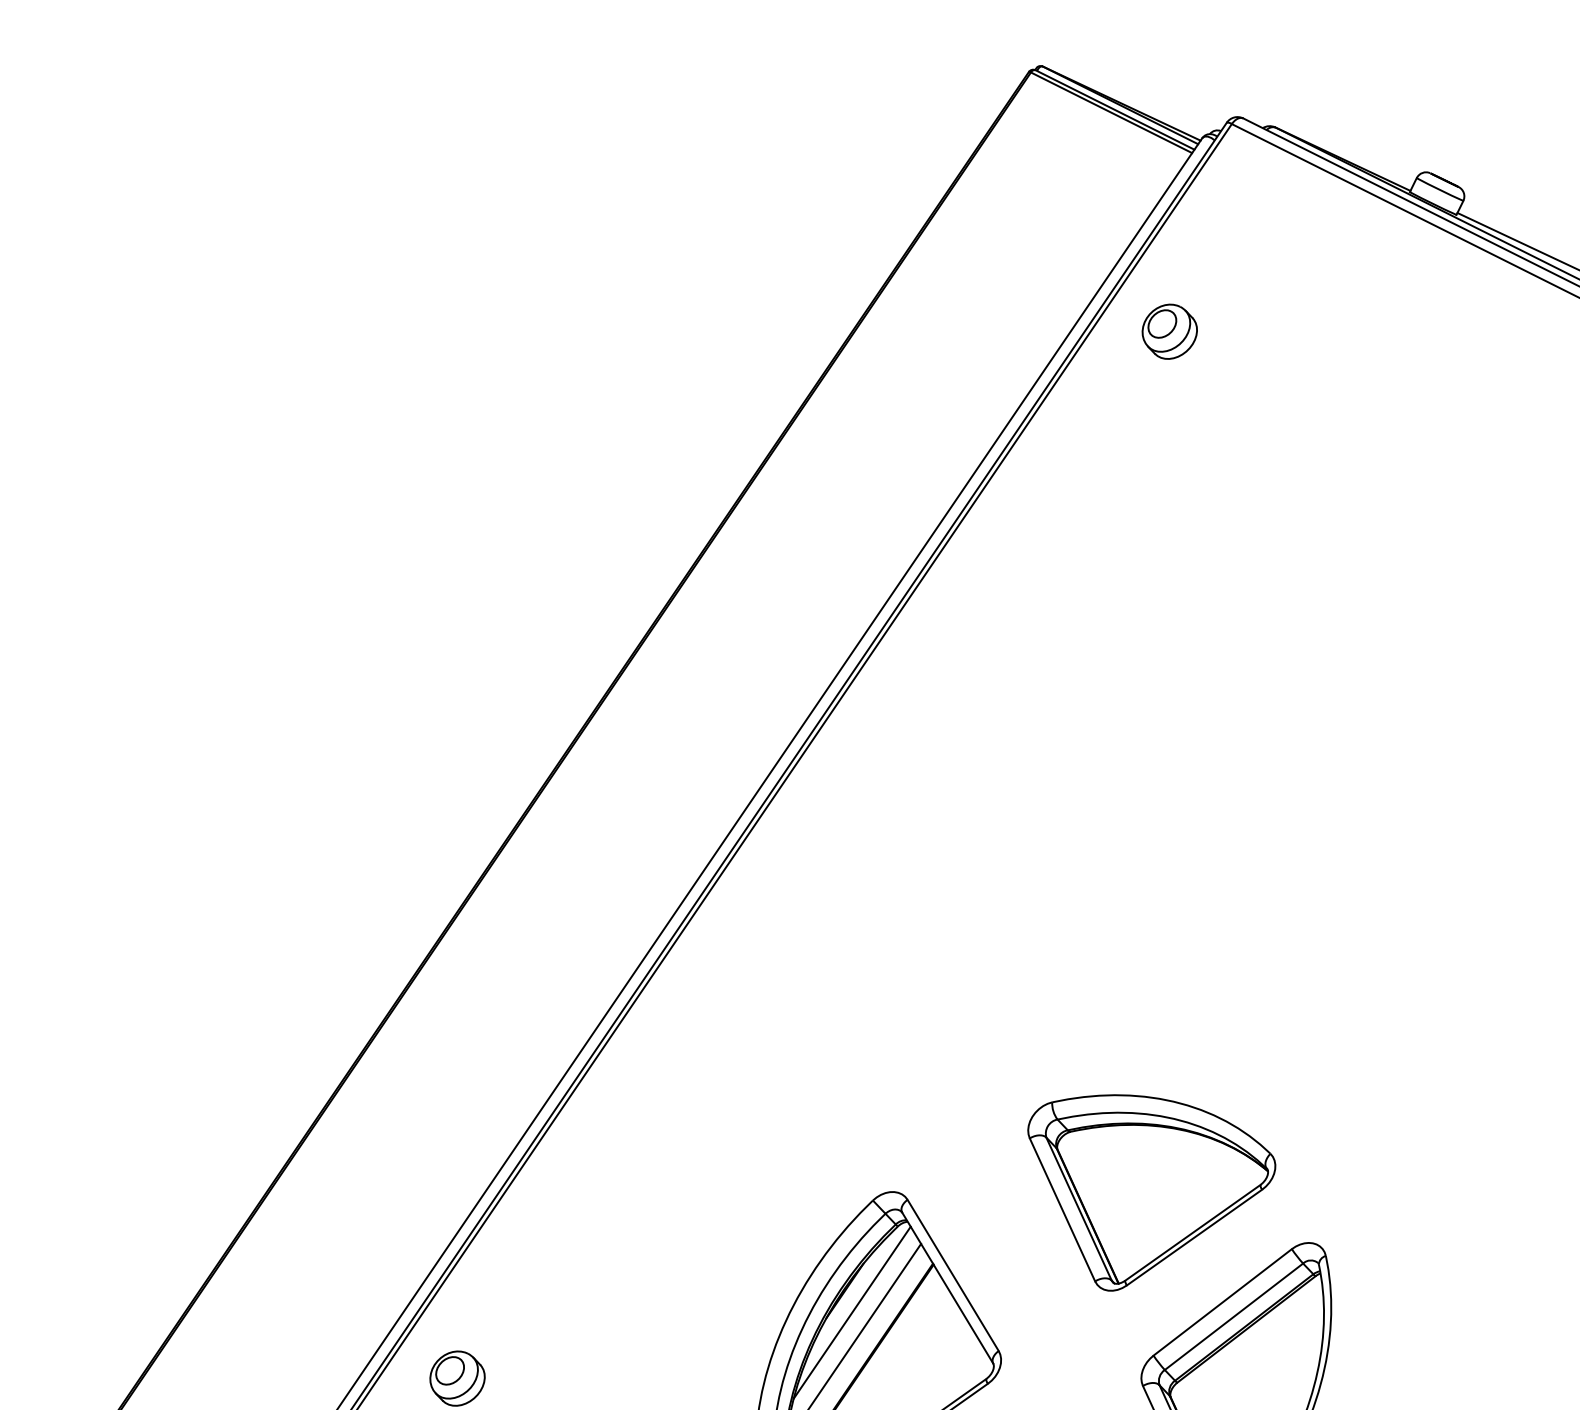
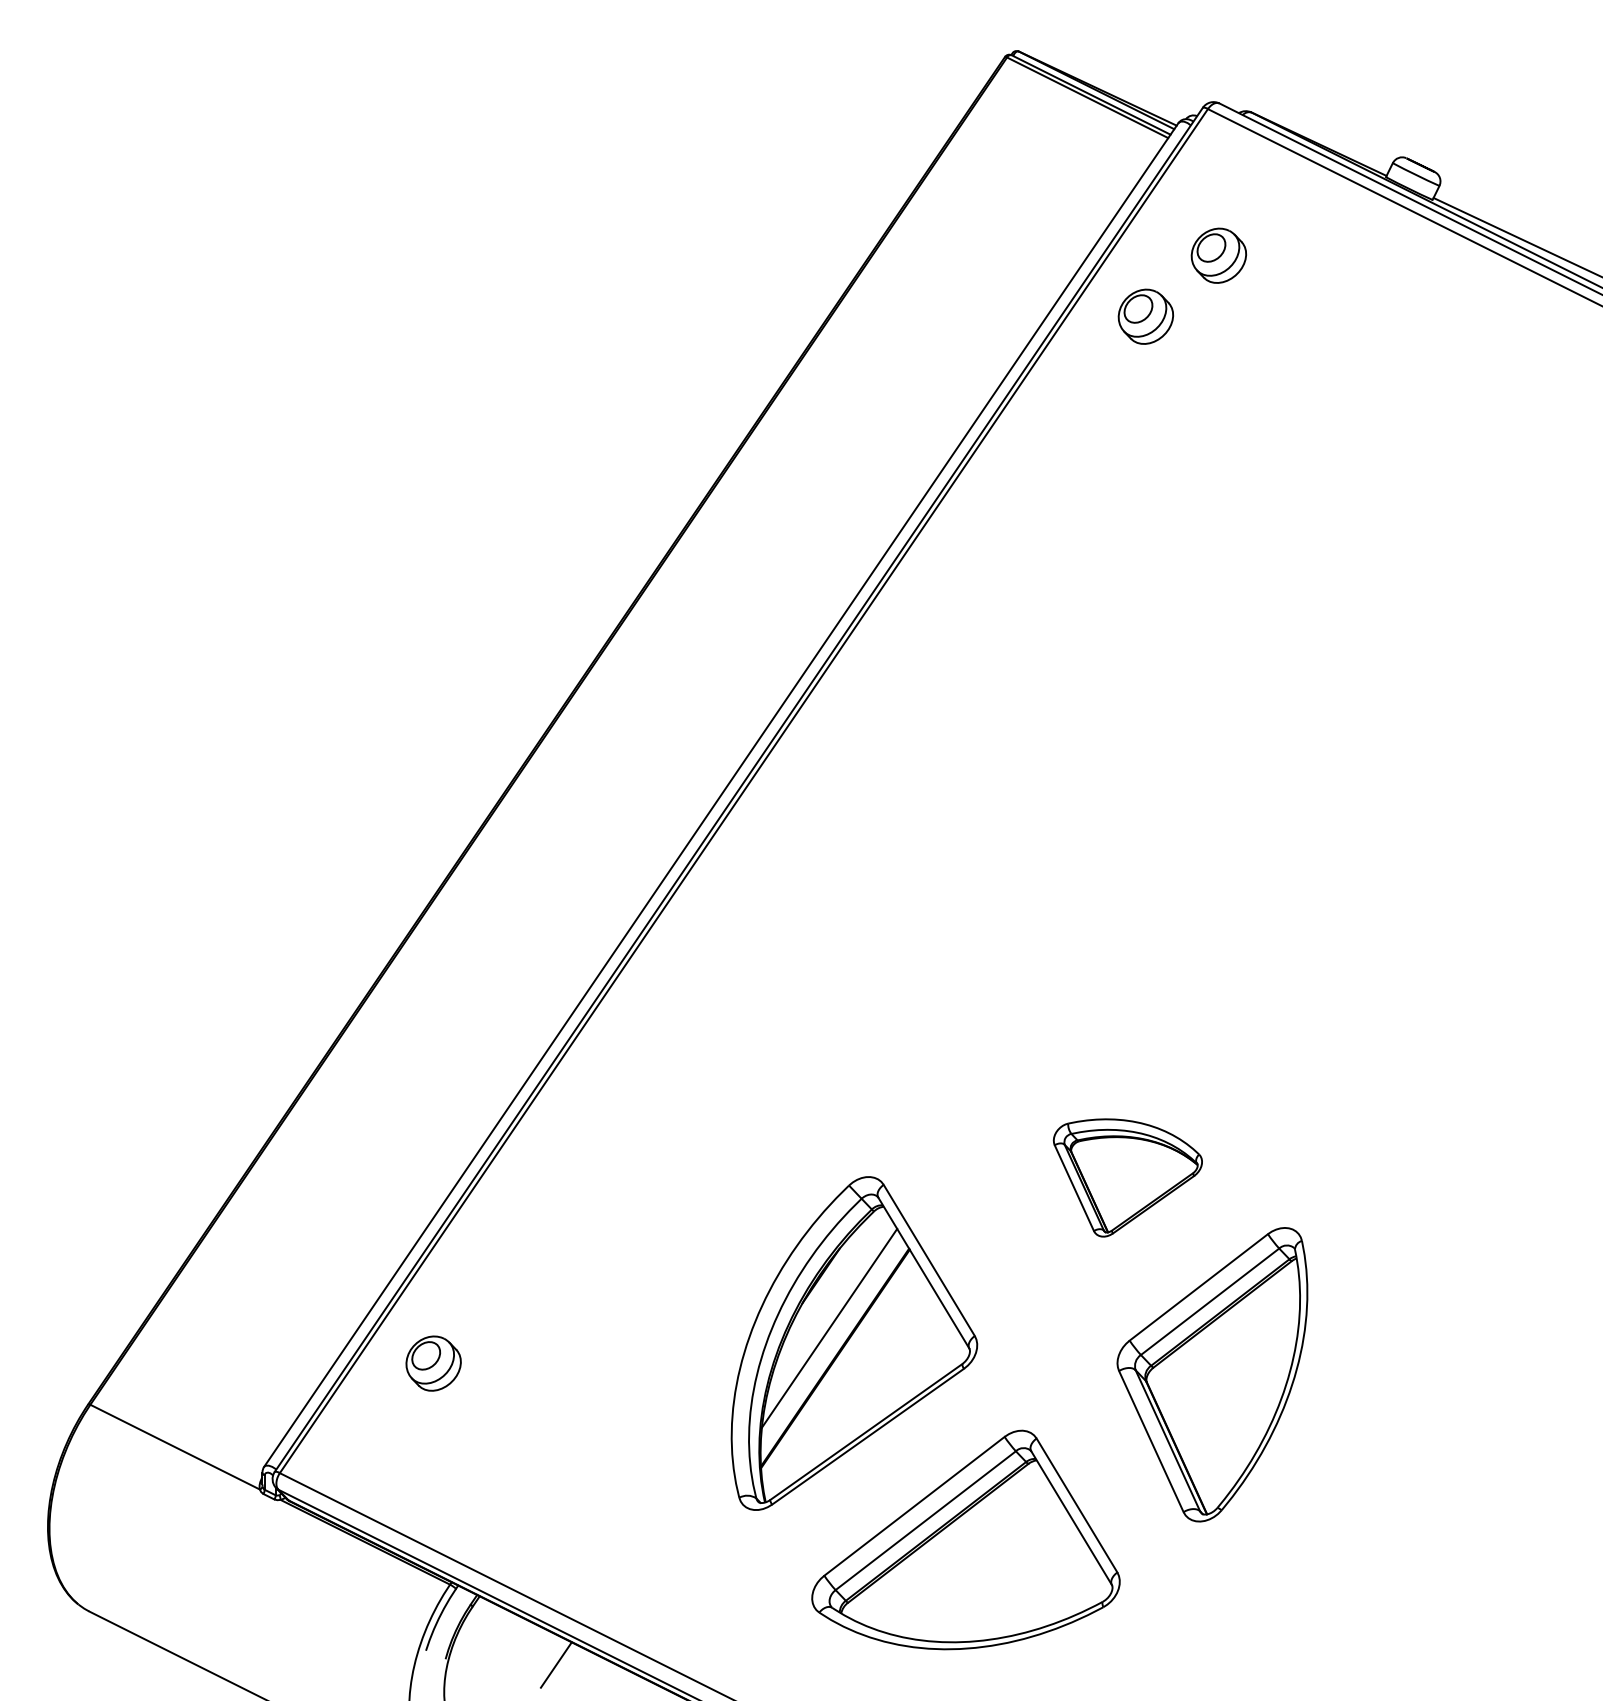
part: (1242, 270) -> (1218, 255), added
part: (1151, 1192) -> (1127, 1177), size x0.6
line: (851, 1312) -> (827, 1297), removed

